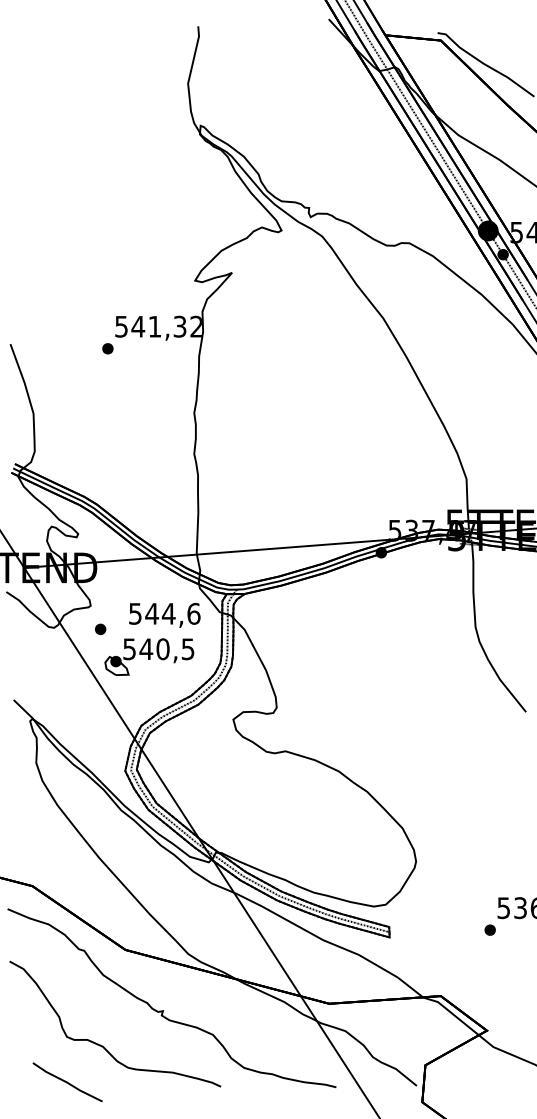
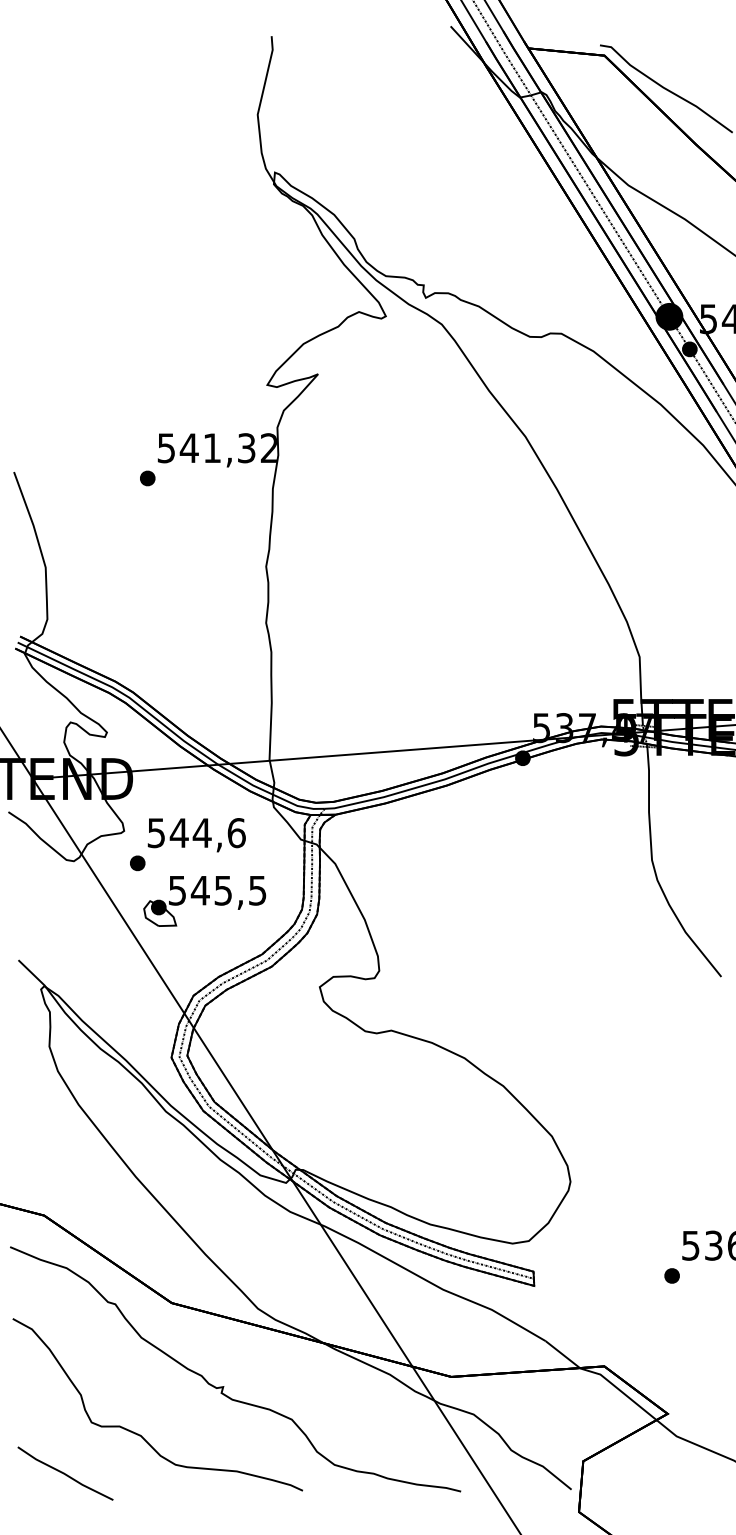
text: (164, 615) -> (196, 835), moved
text: (163, 649) -> (223, 890), 540,5 -> 545,5
part: (67, 1082) -> (65, 1473), moved

